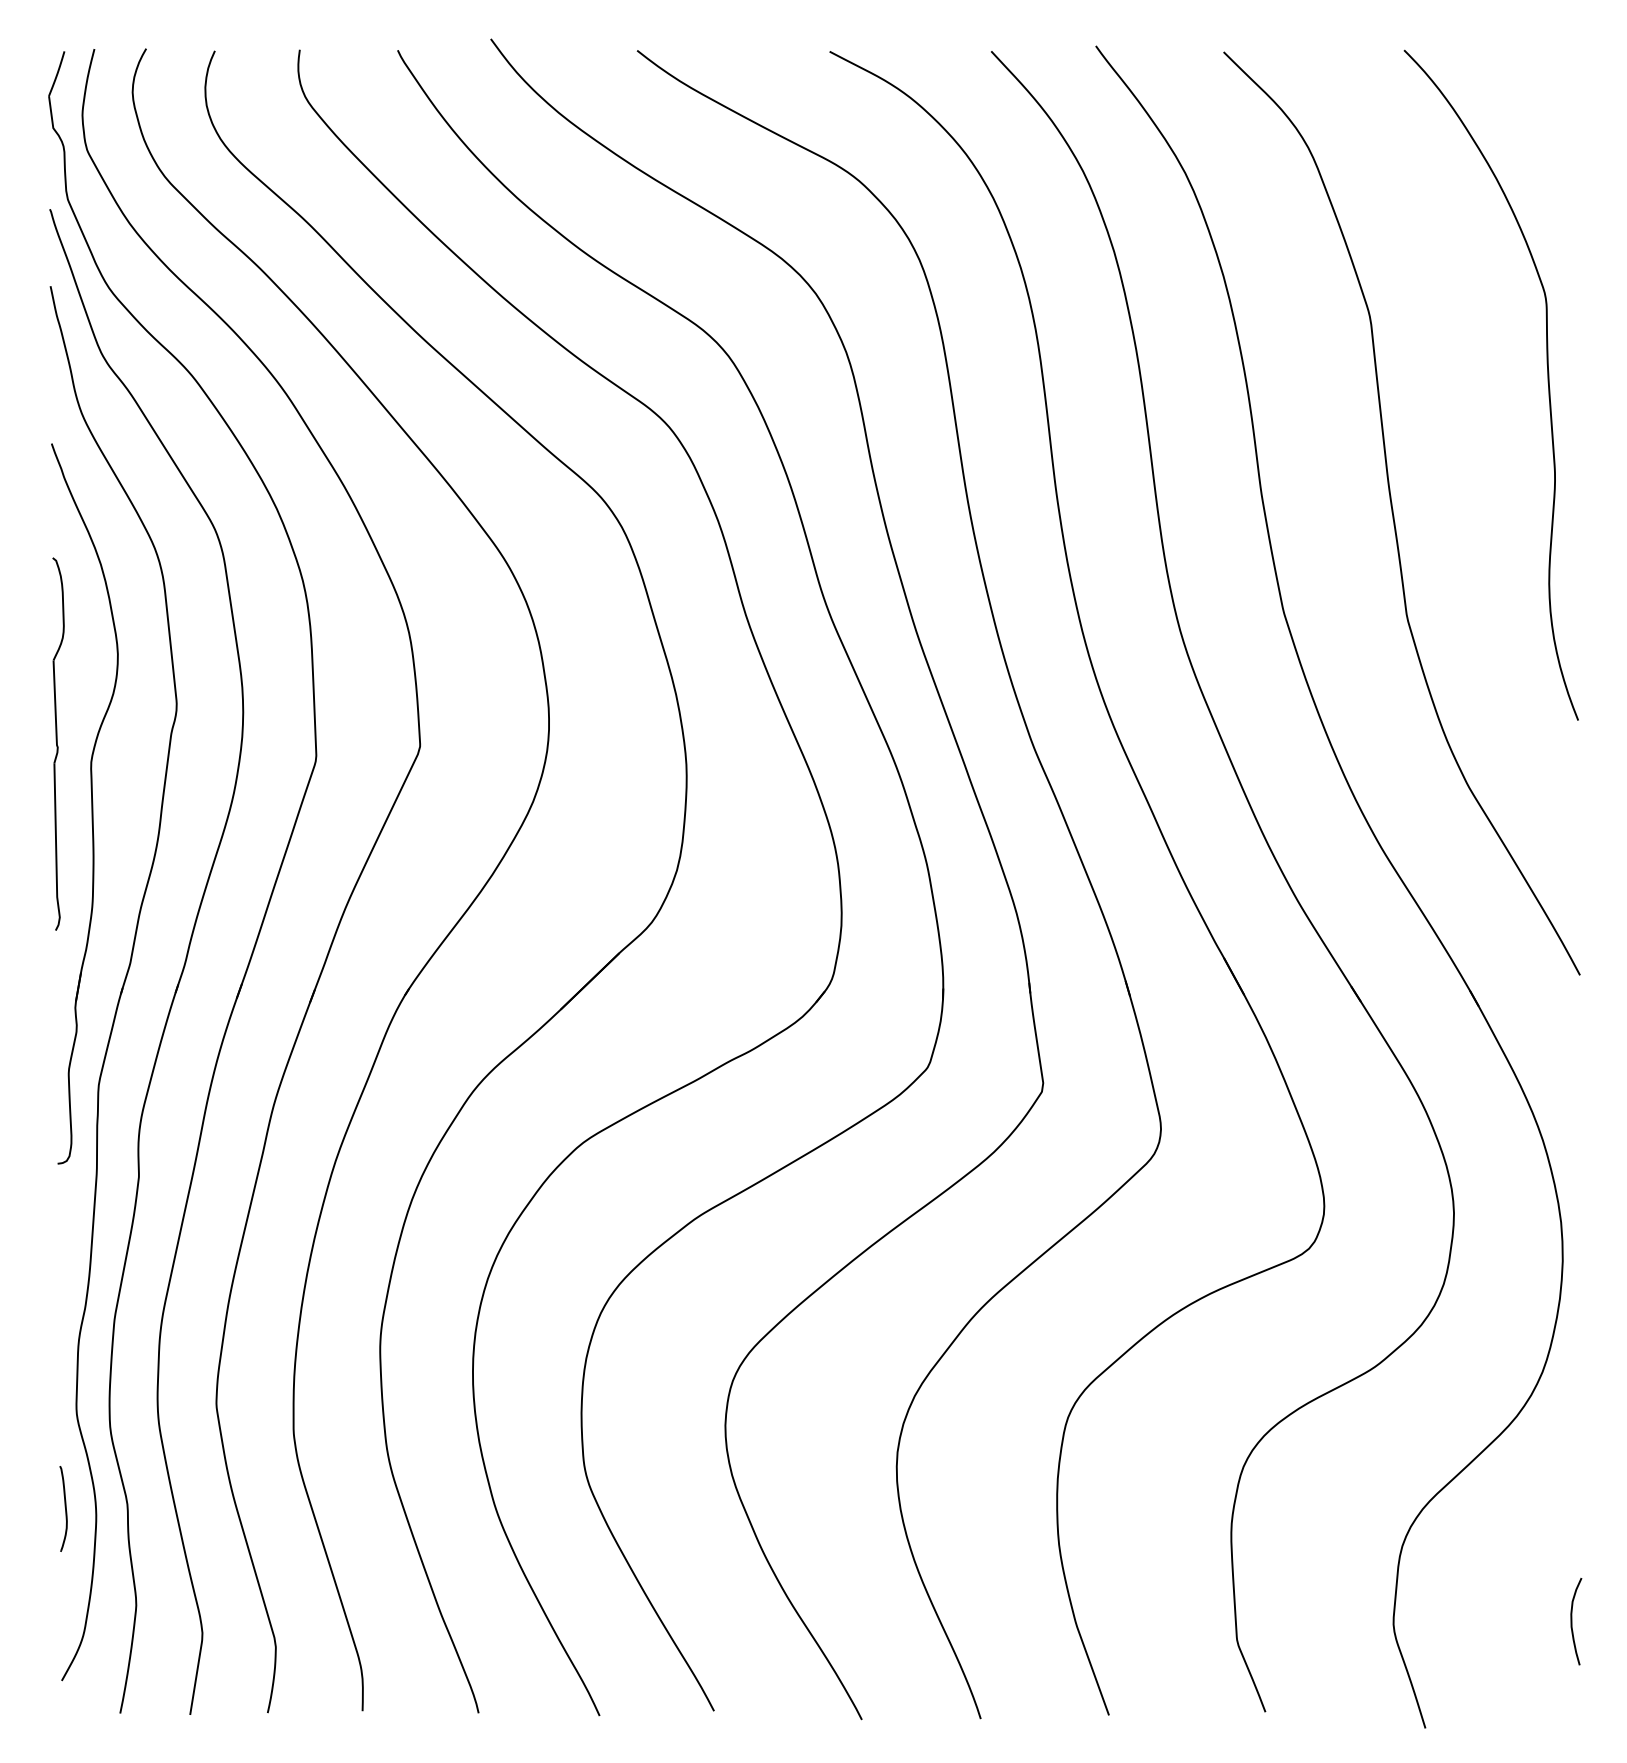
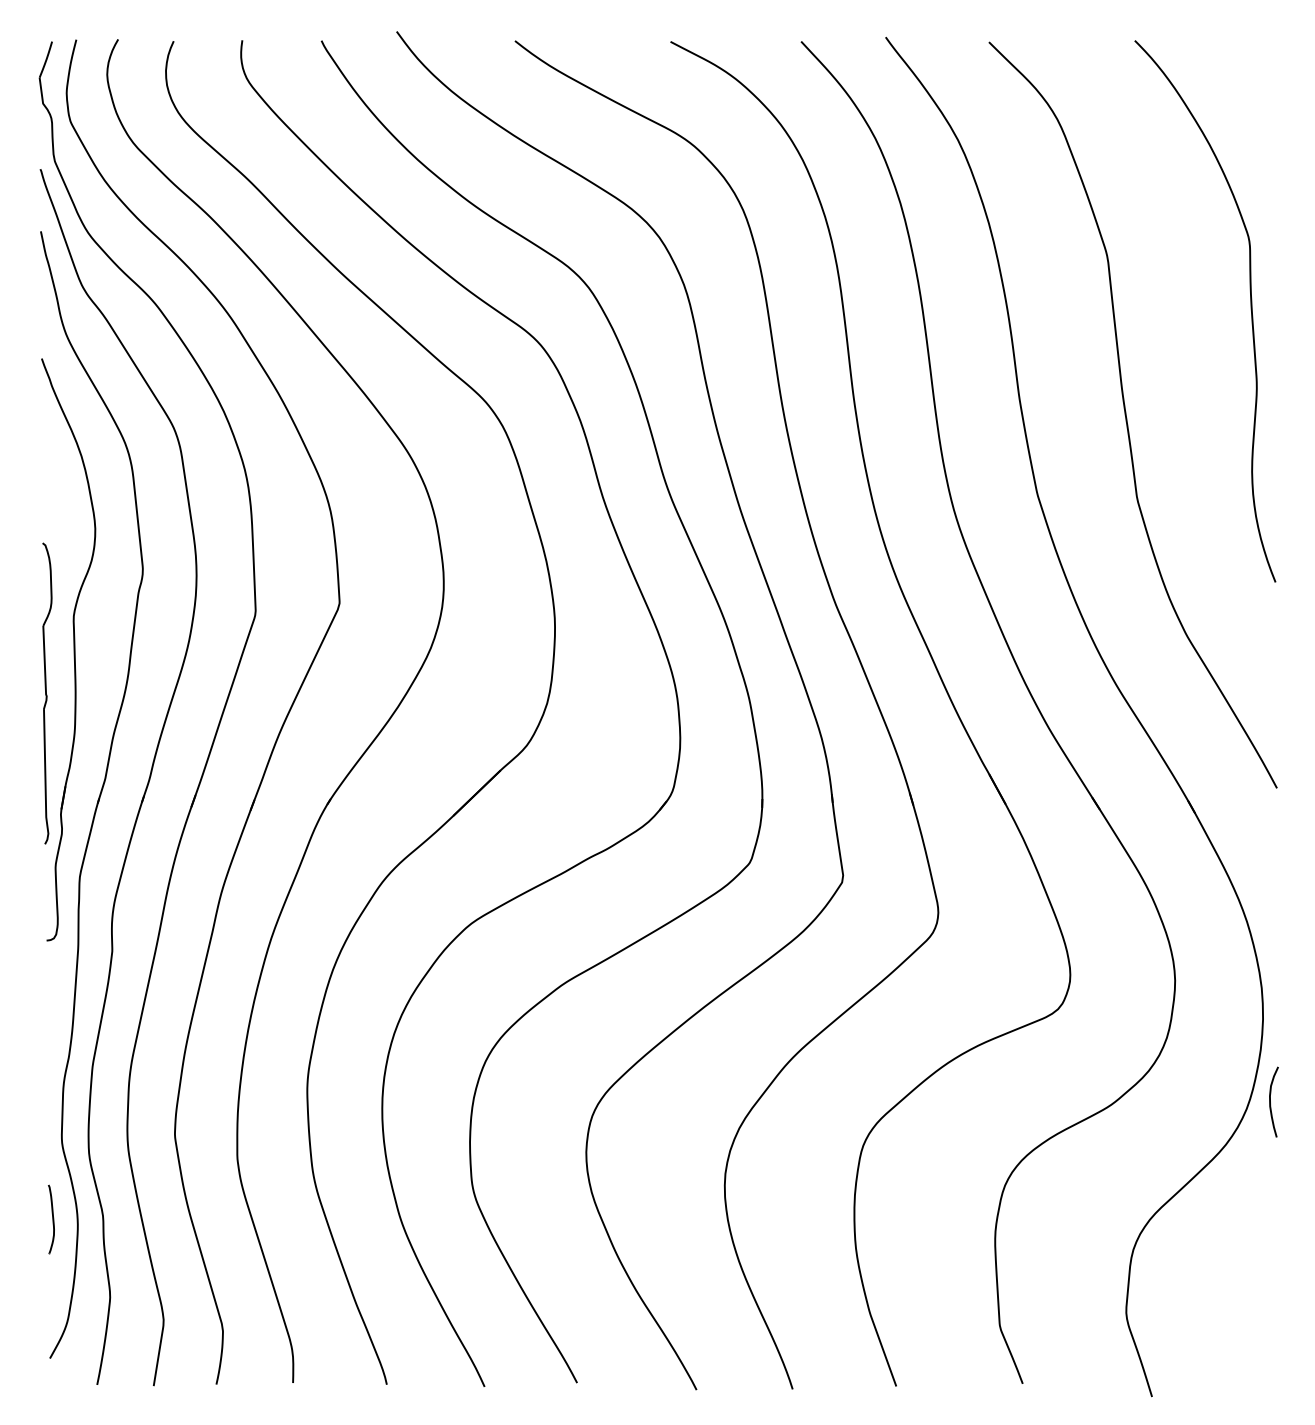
part: (58, 743) -> (47, 693), moved
curve: (1572, 1621) -> (1270, 1102), moved

